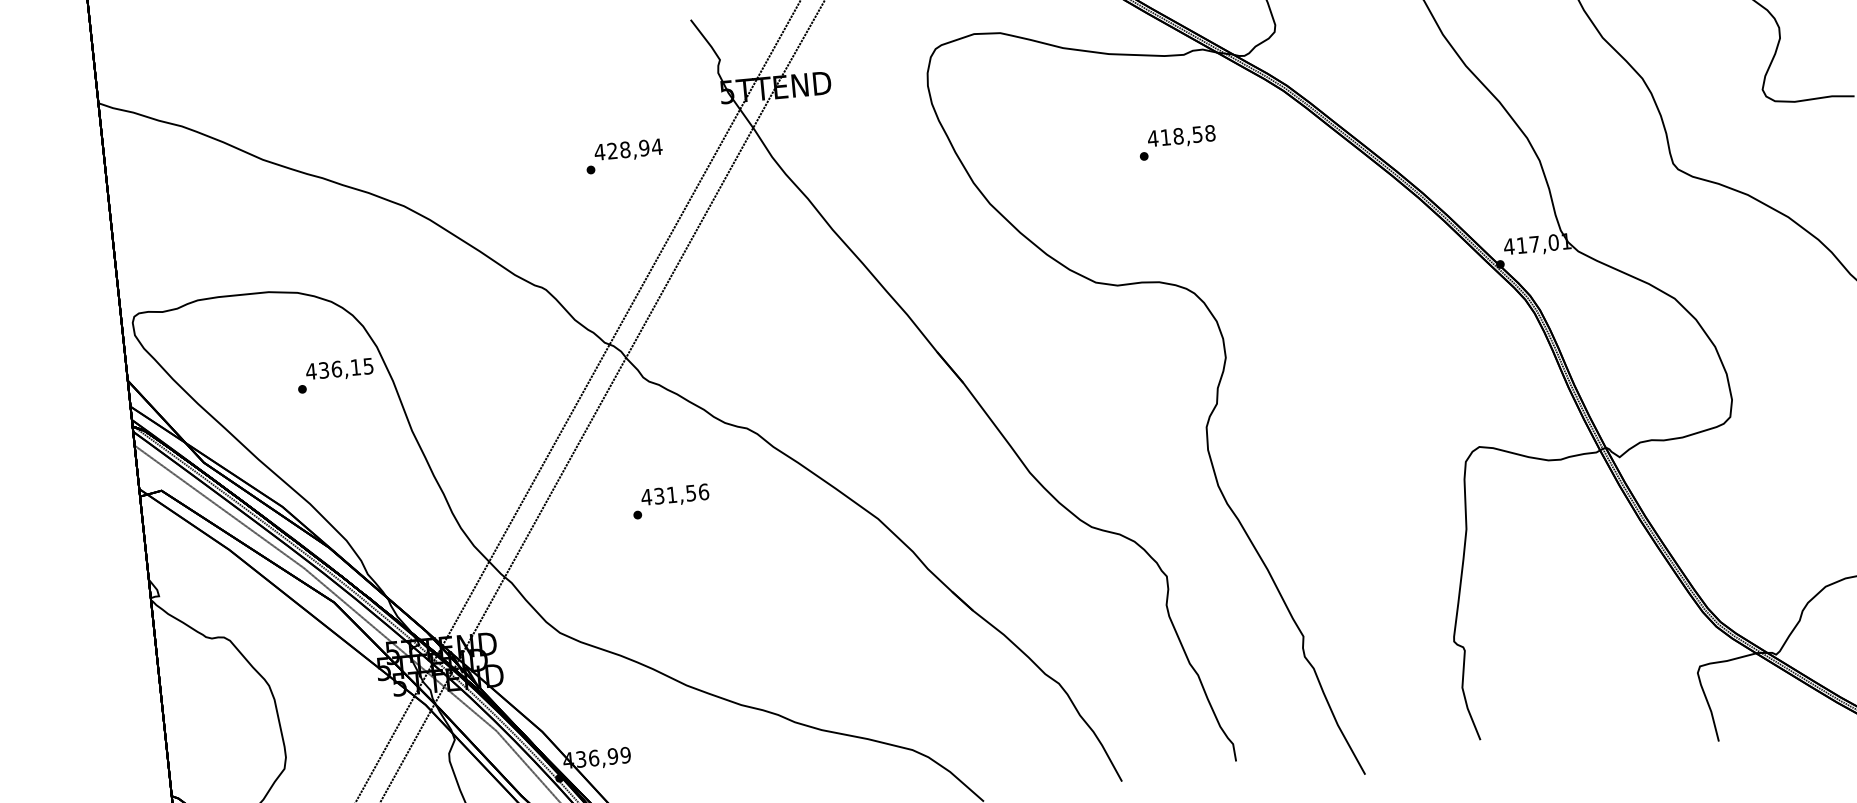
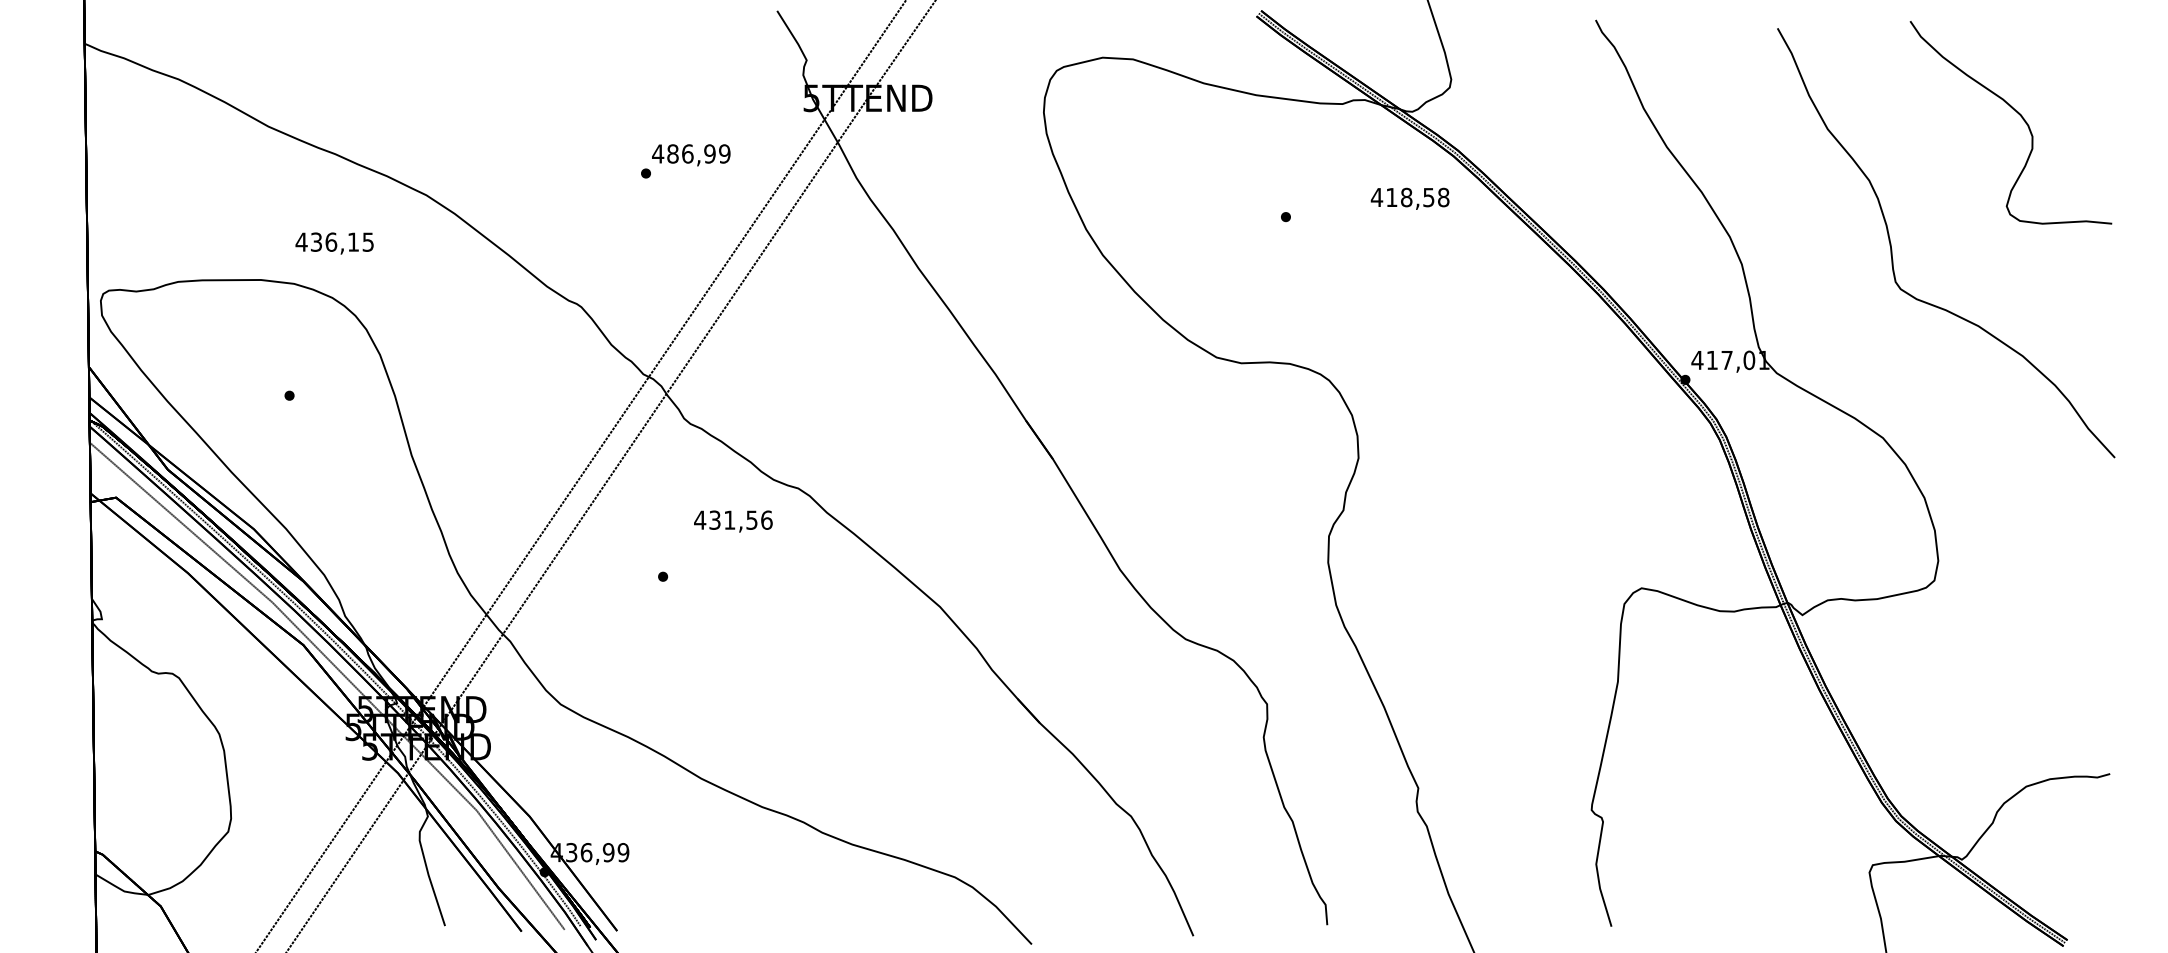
text: (1181, 136) -> (1409, 198), moved
text: (634, 148) -> (698, 153), 428,94 -> 486,99
text: (339, 370) -> (334, 243), moved
text: (675, 495) -> (733, 521), moved

